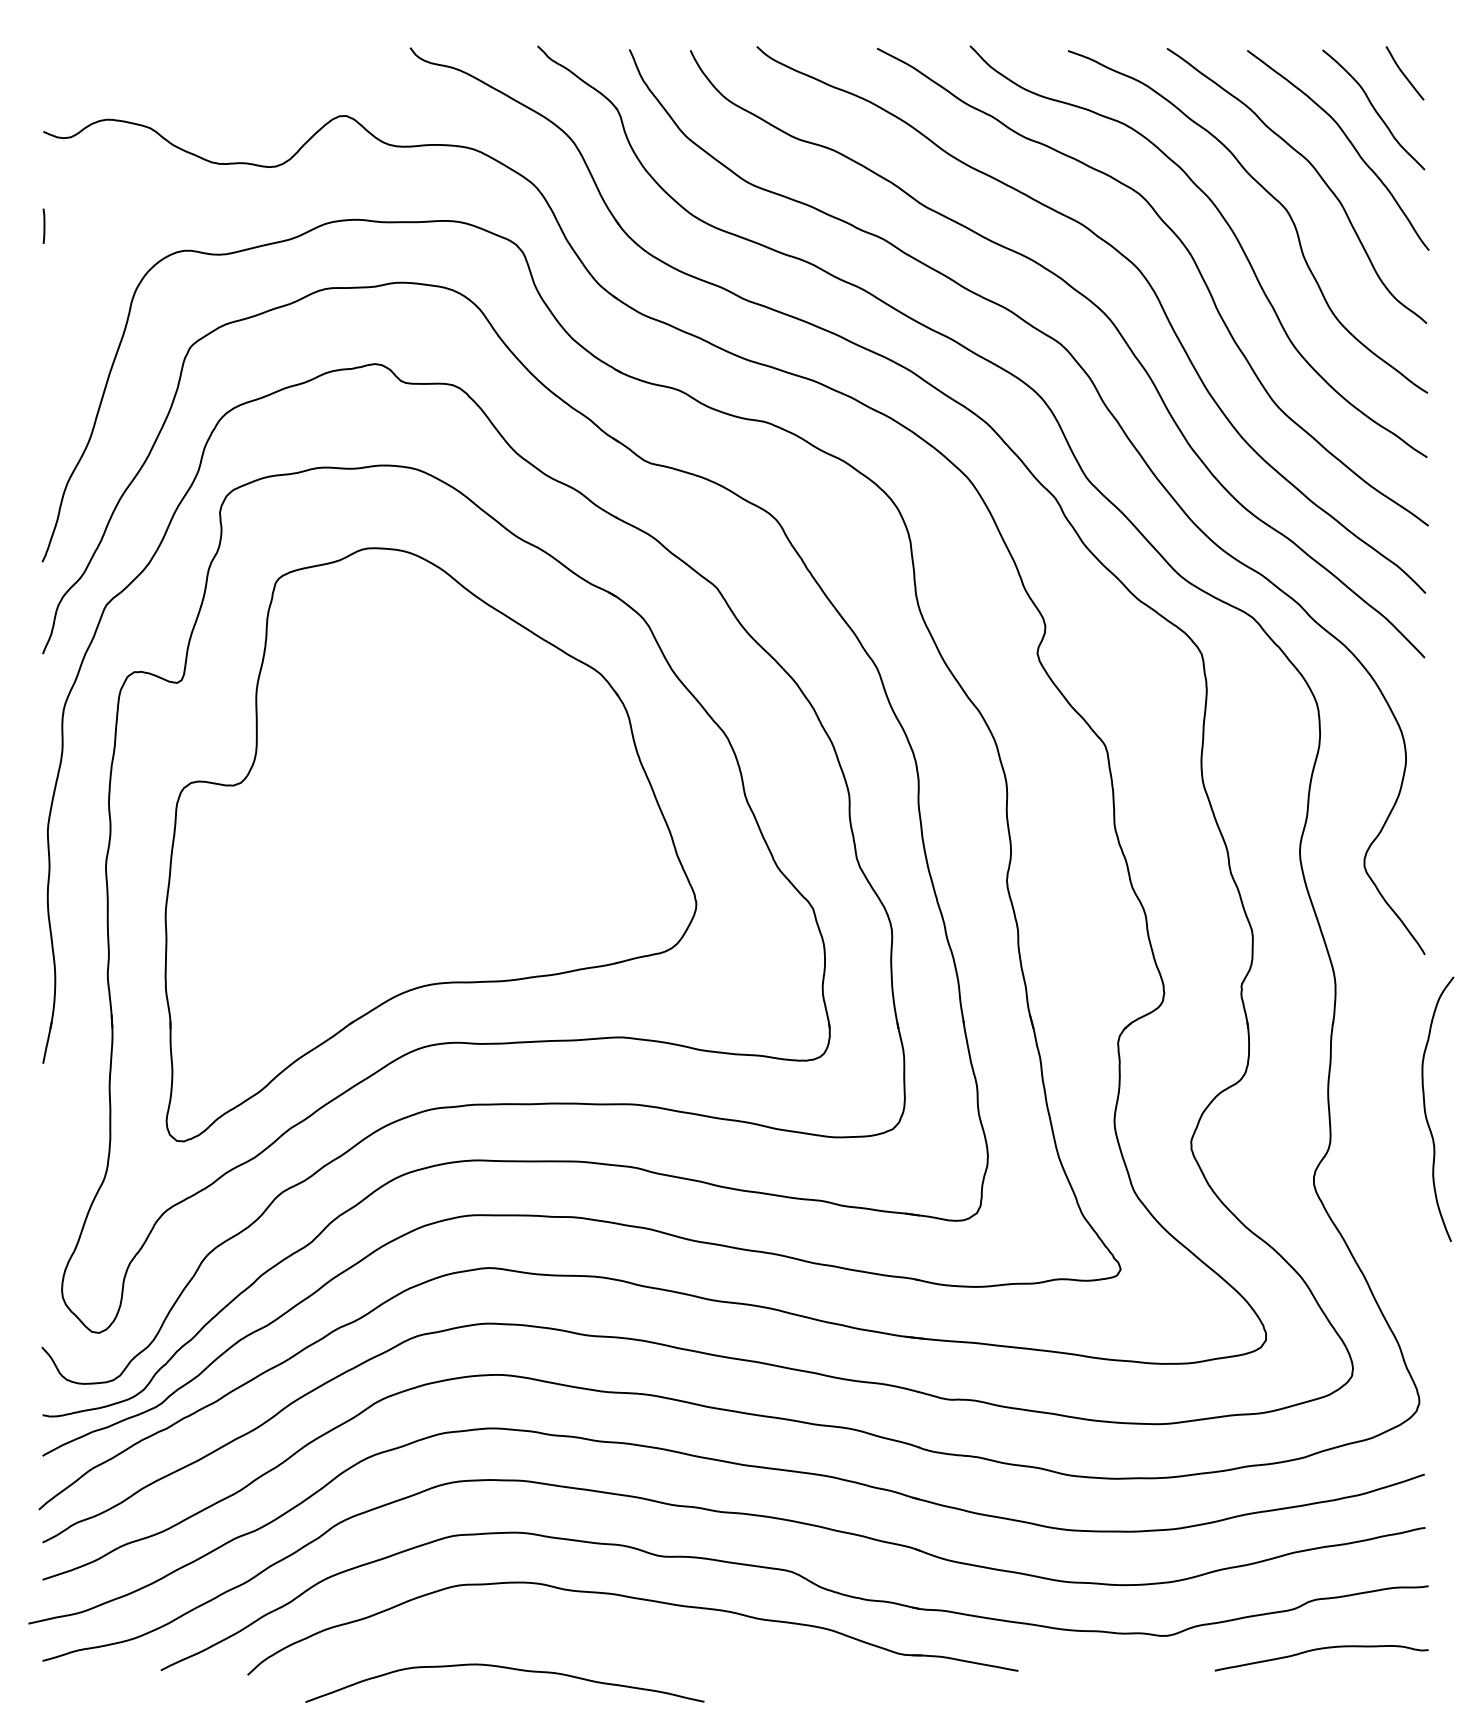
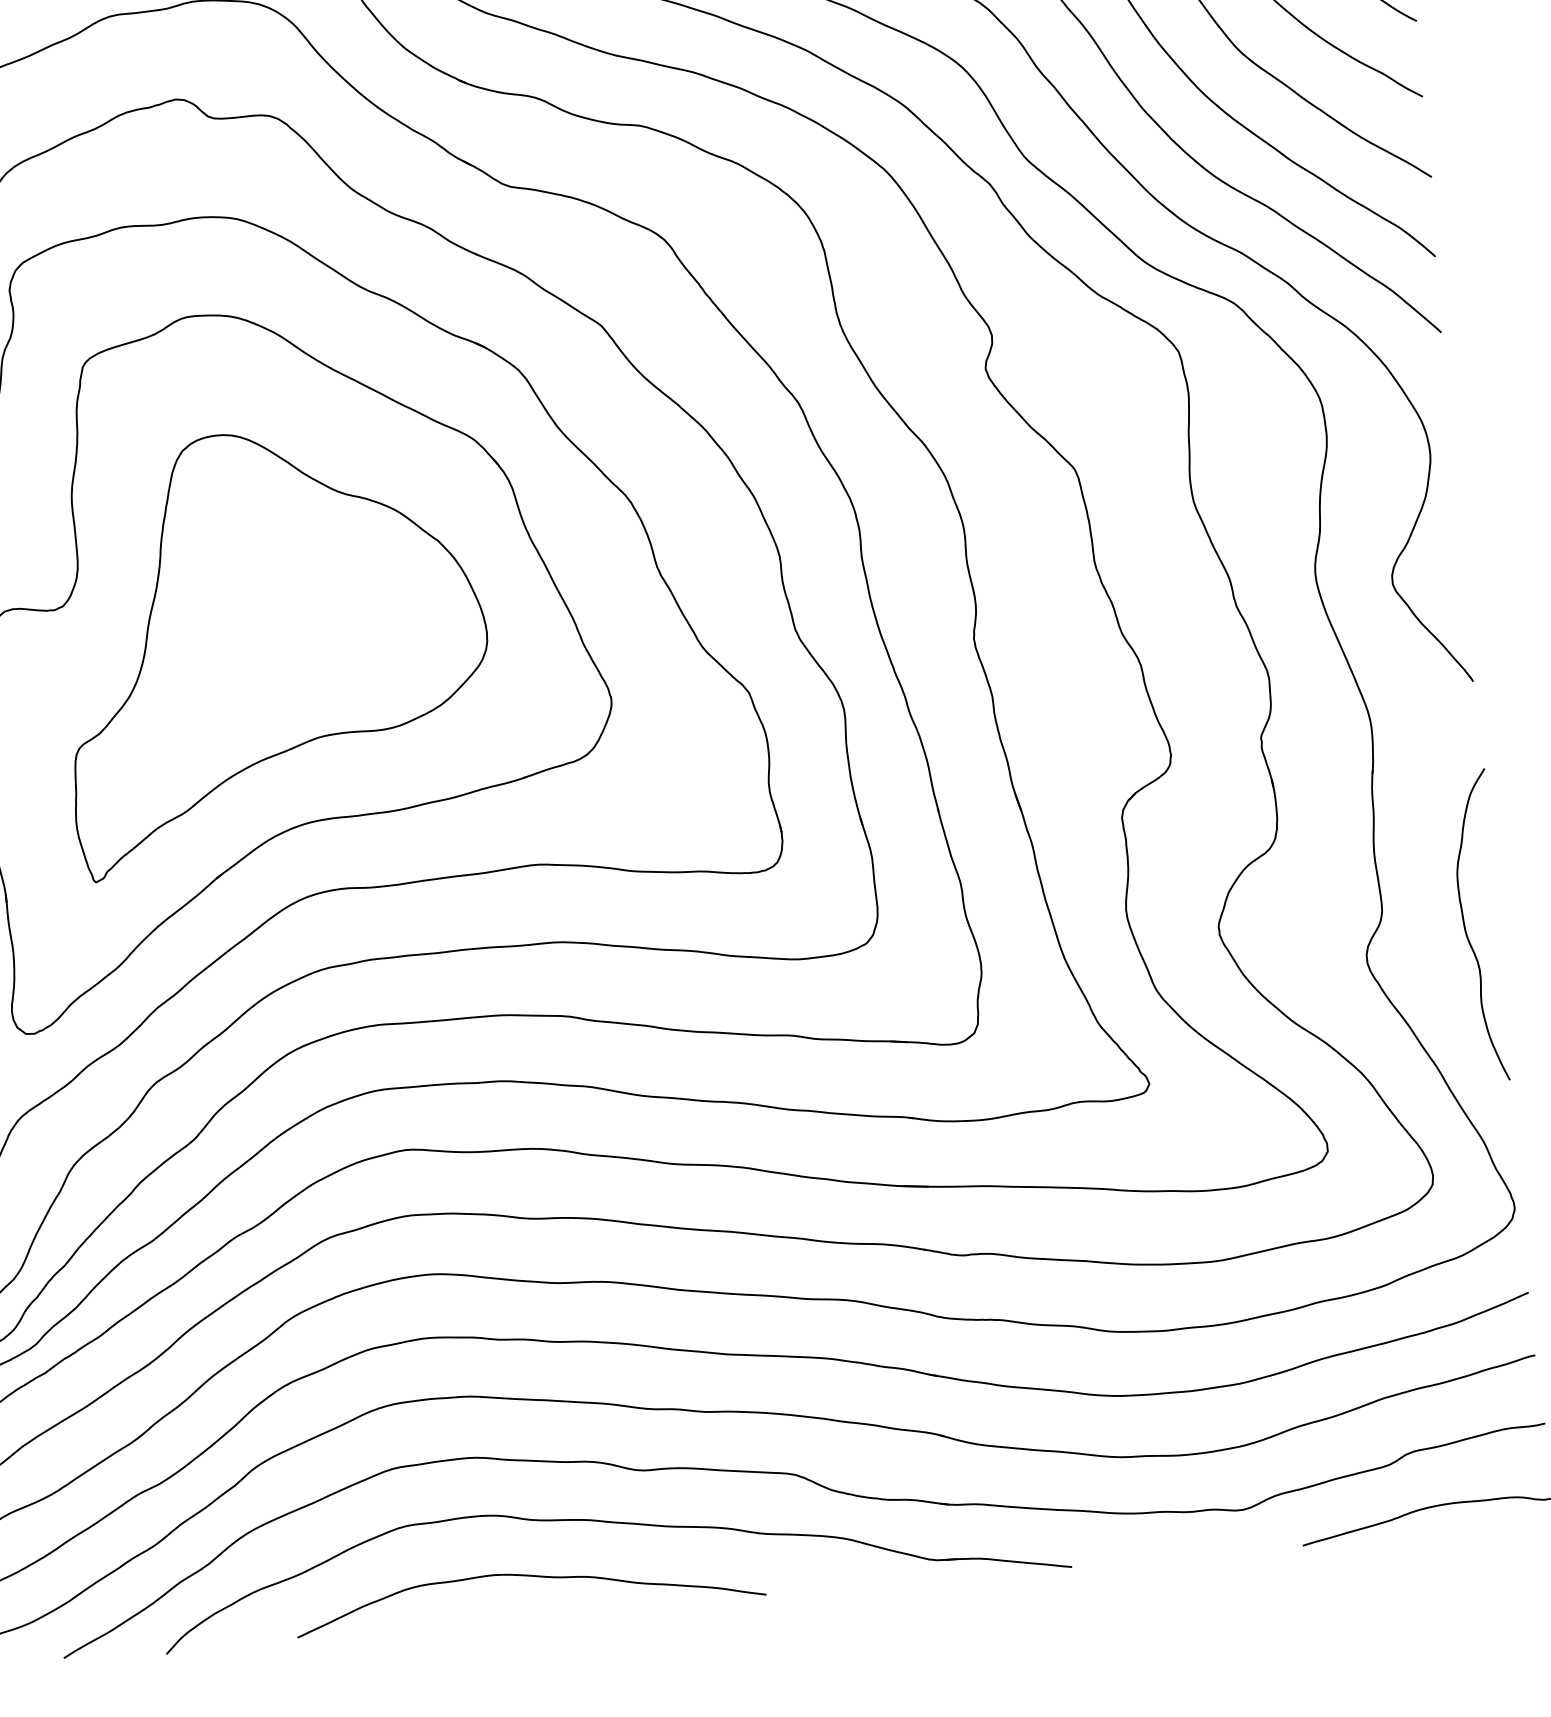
part: (415, 834) -> (273, 648), added
curve: (1426, 1113) -> (1467, 931), moved
curve: (509, 1669) -> (533, 1577), moved

